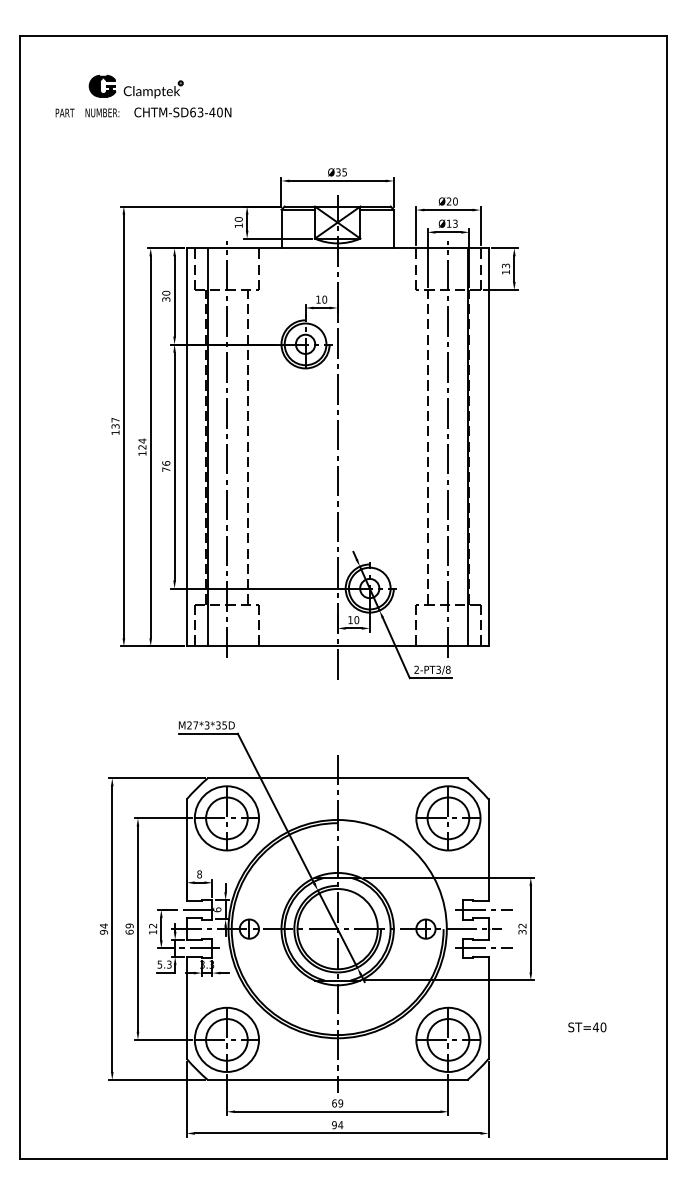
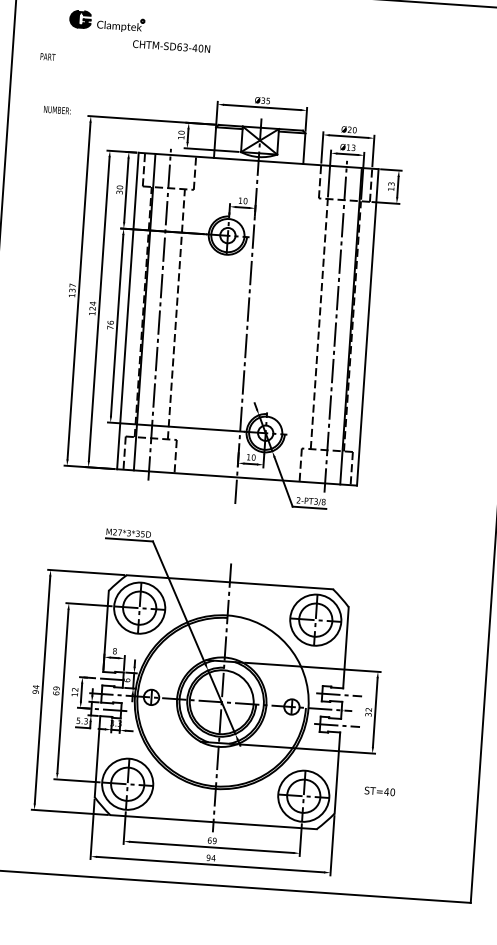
text: (64, 112) -> (47, 56), moved
text: (102, 112) -> (57, 109), moved
text: (182, 112) -> (171, 46), moved
text: (587, 1027) -> (380, 791), moved

